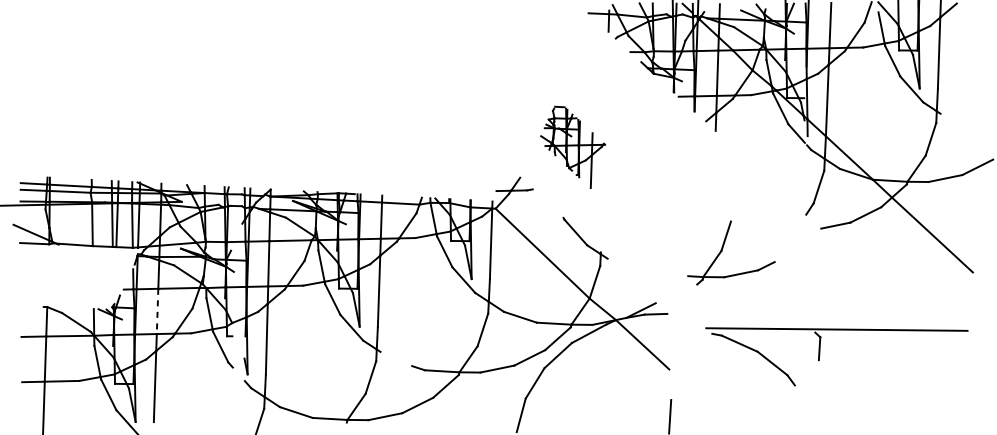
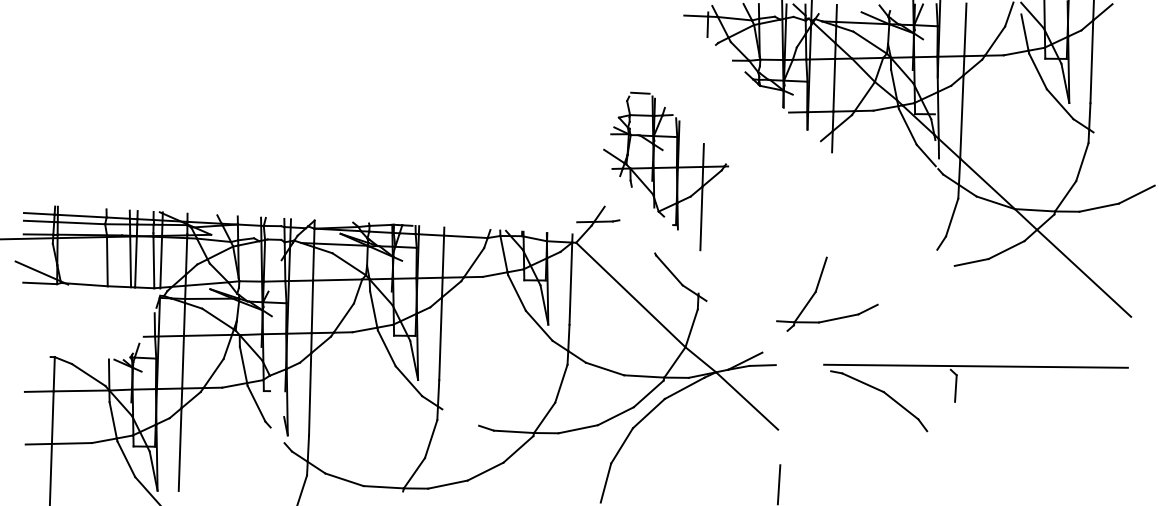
part: (573, 147) -> (666, 171), size x1.67
part: (722, 249) -> (817, 290), moved
line: (157, 311) -> (183, 362), dashed -> solid
part: (820, 356) -> (956, 397), moved

